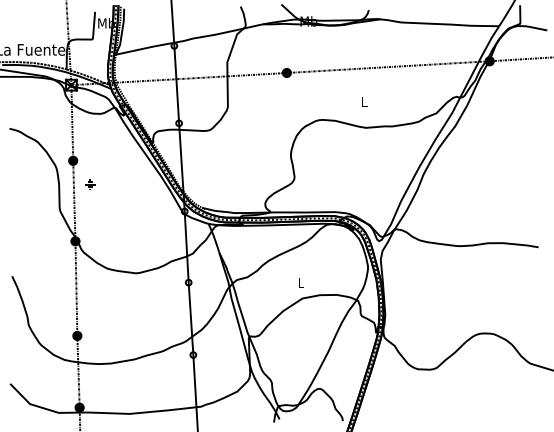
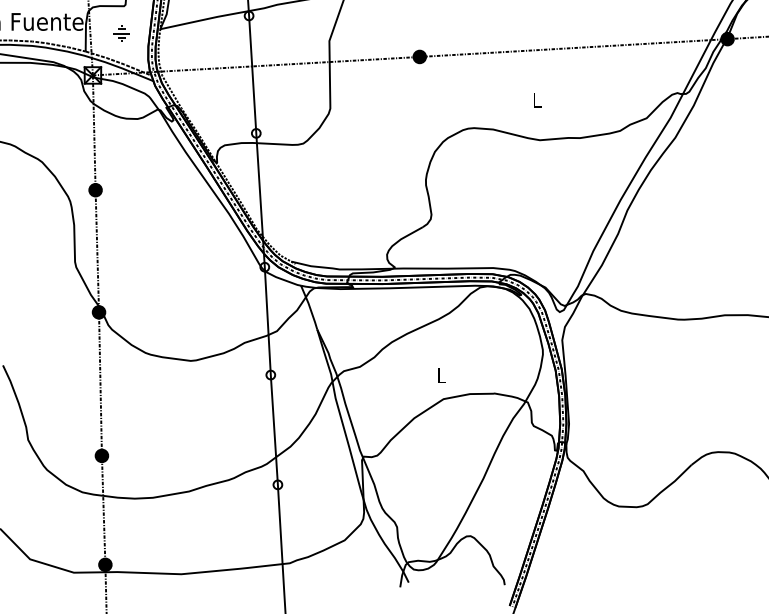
part: (90, 184) -> (121, 33), moved

